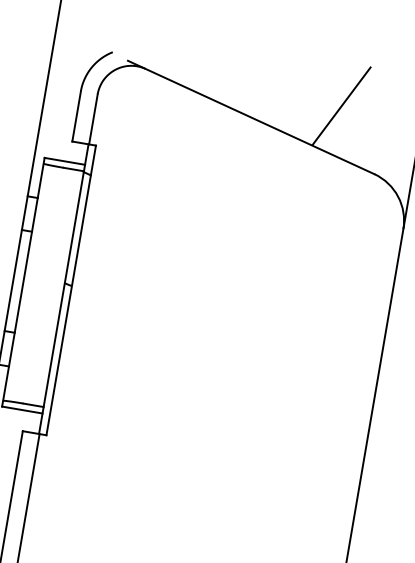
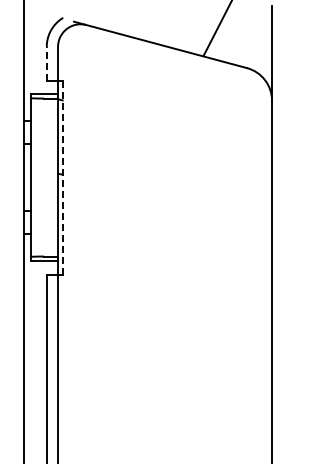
line: (76, 116) -> (46, 63), solid -> dashed
line: (70, 291) -> (62, 178), solid -> dashed

